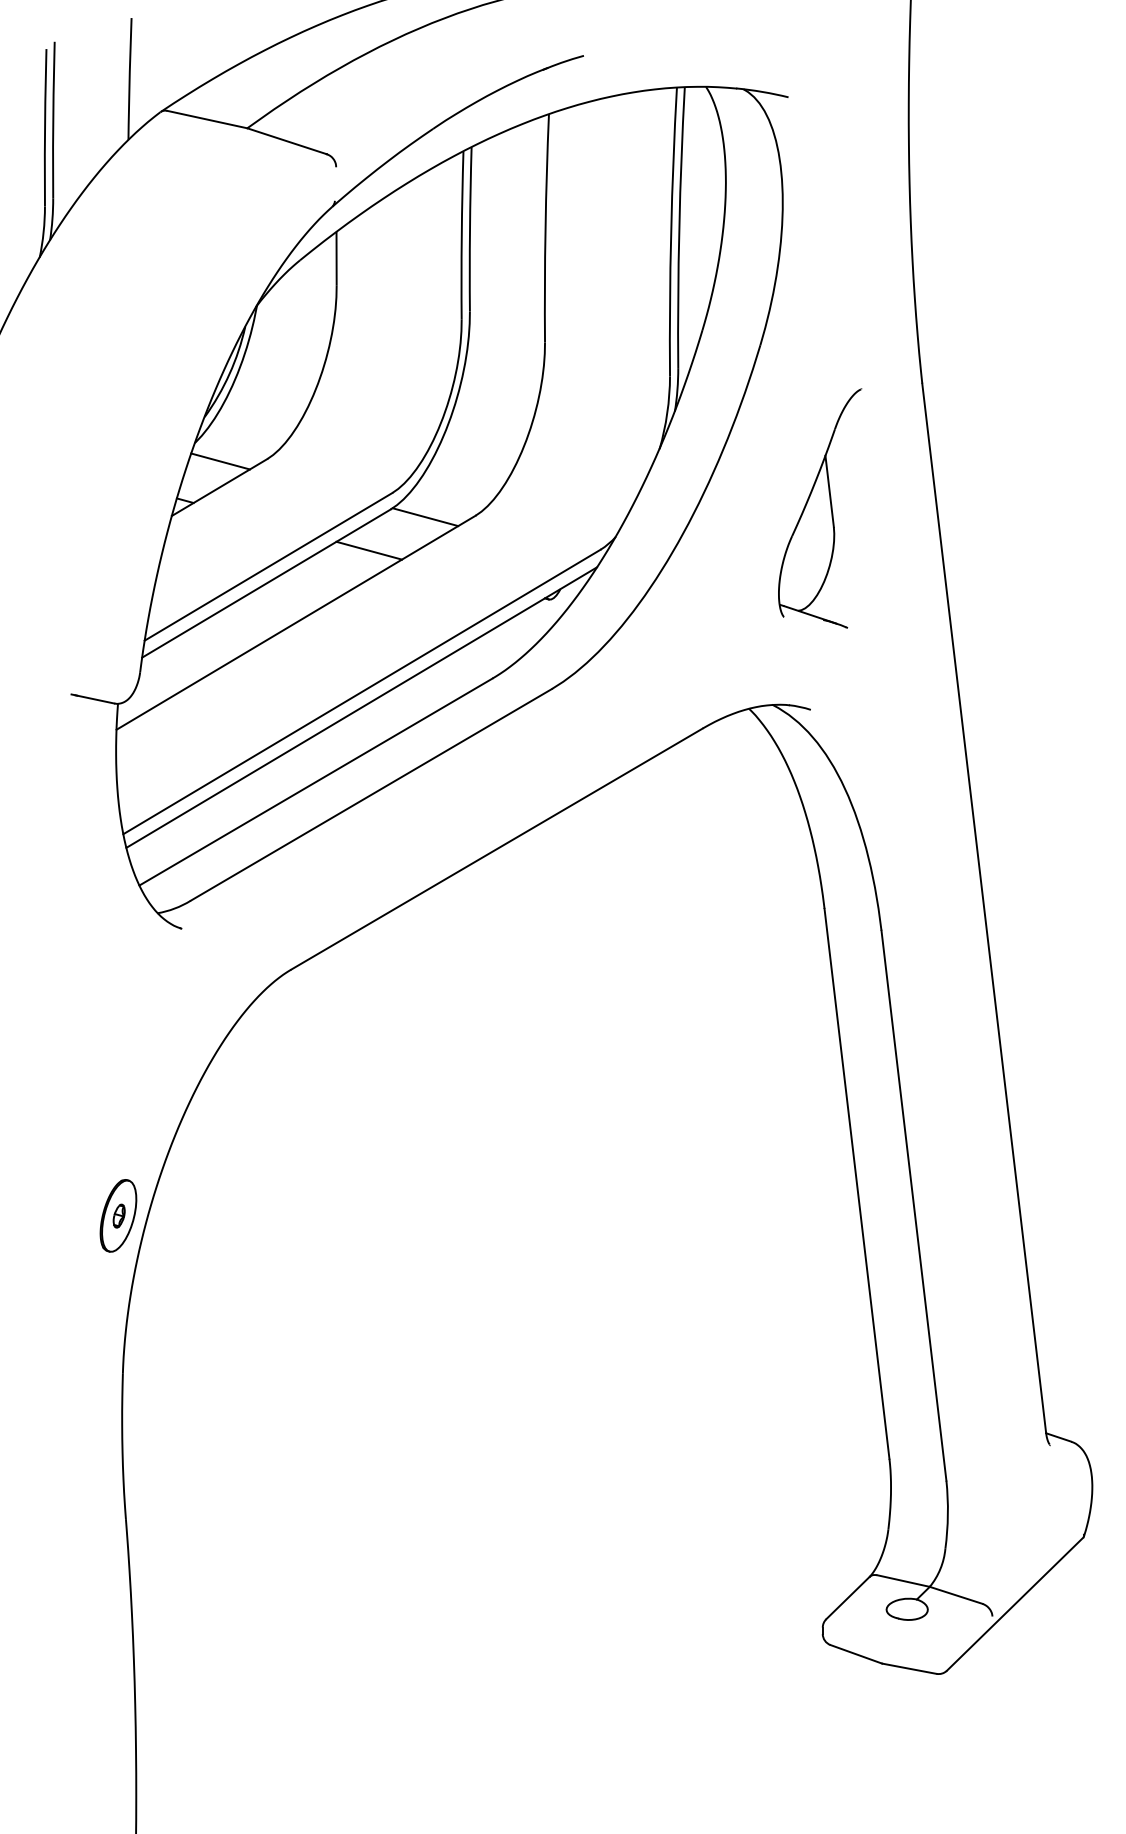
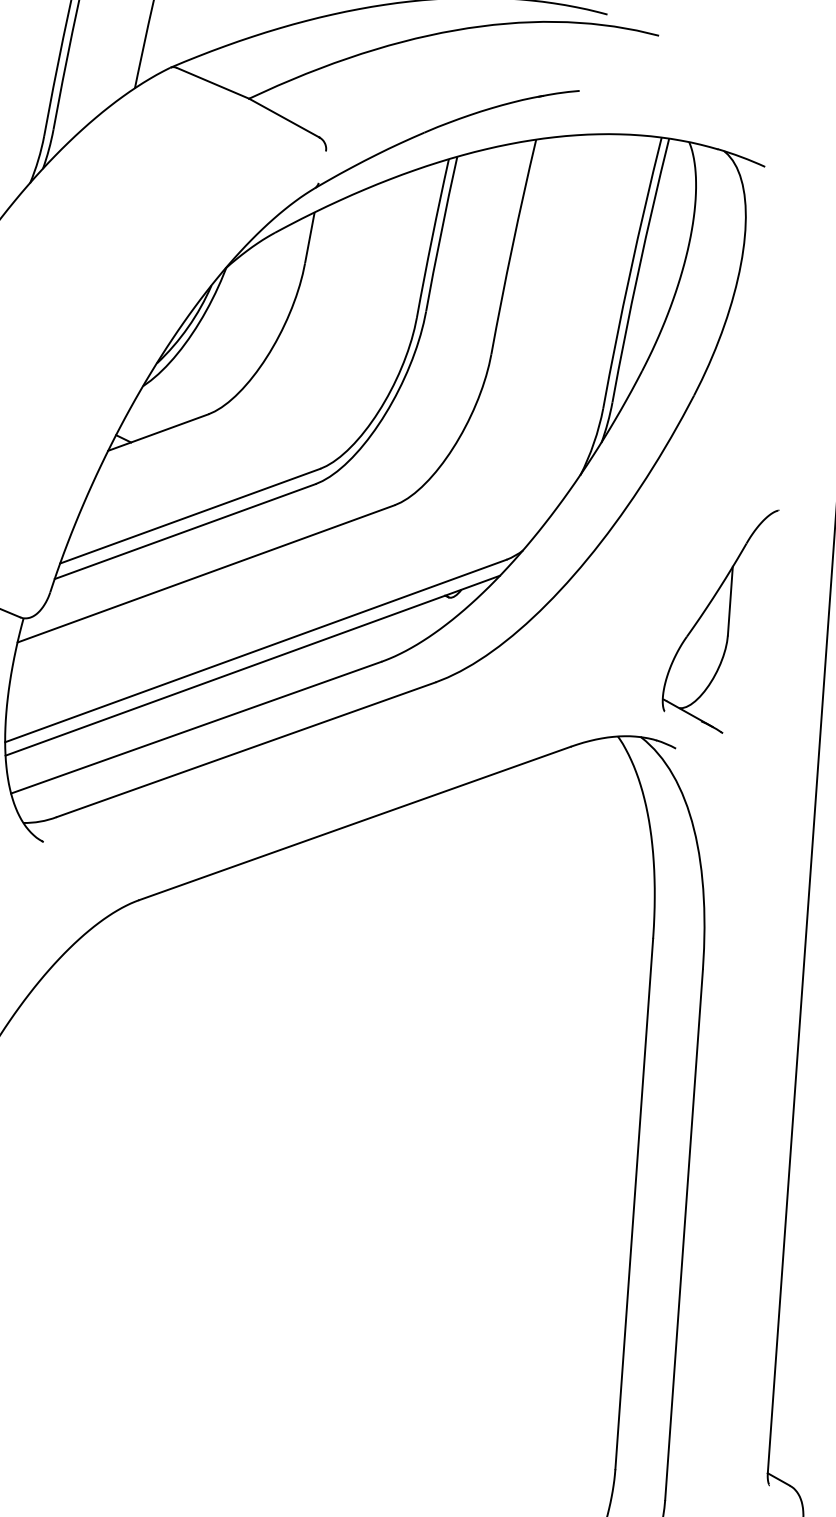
line: (220, 461) -> (163, 408), removed
part: (820, 508) -> (718, 615), moved
line: (425, 517) -> (347, 497), removed
line: (369, 550) -> (288, 518), removed

